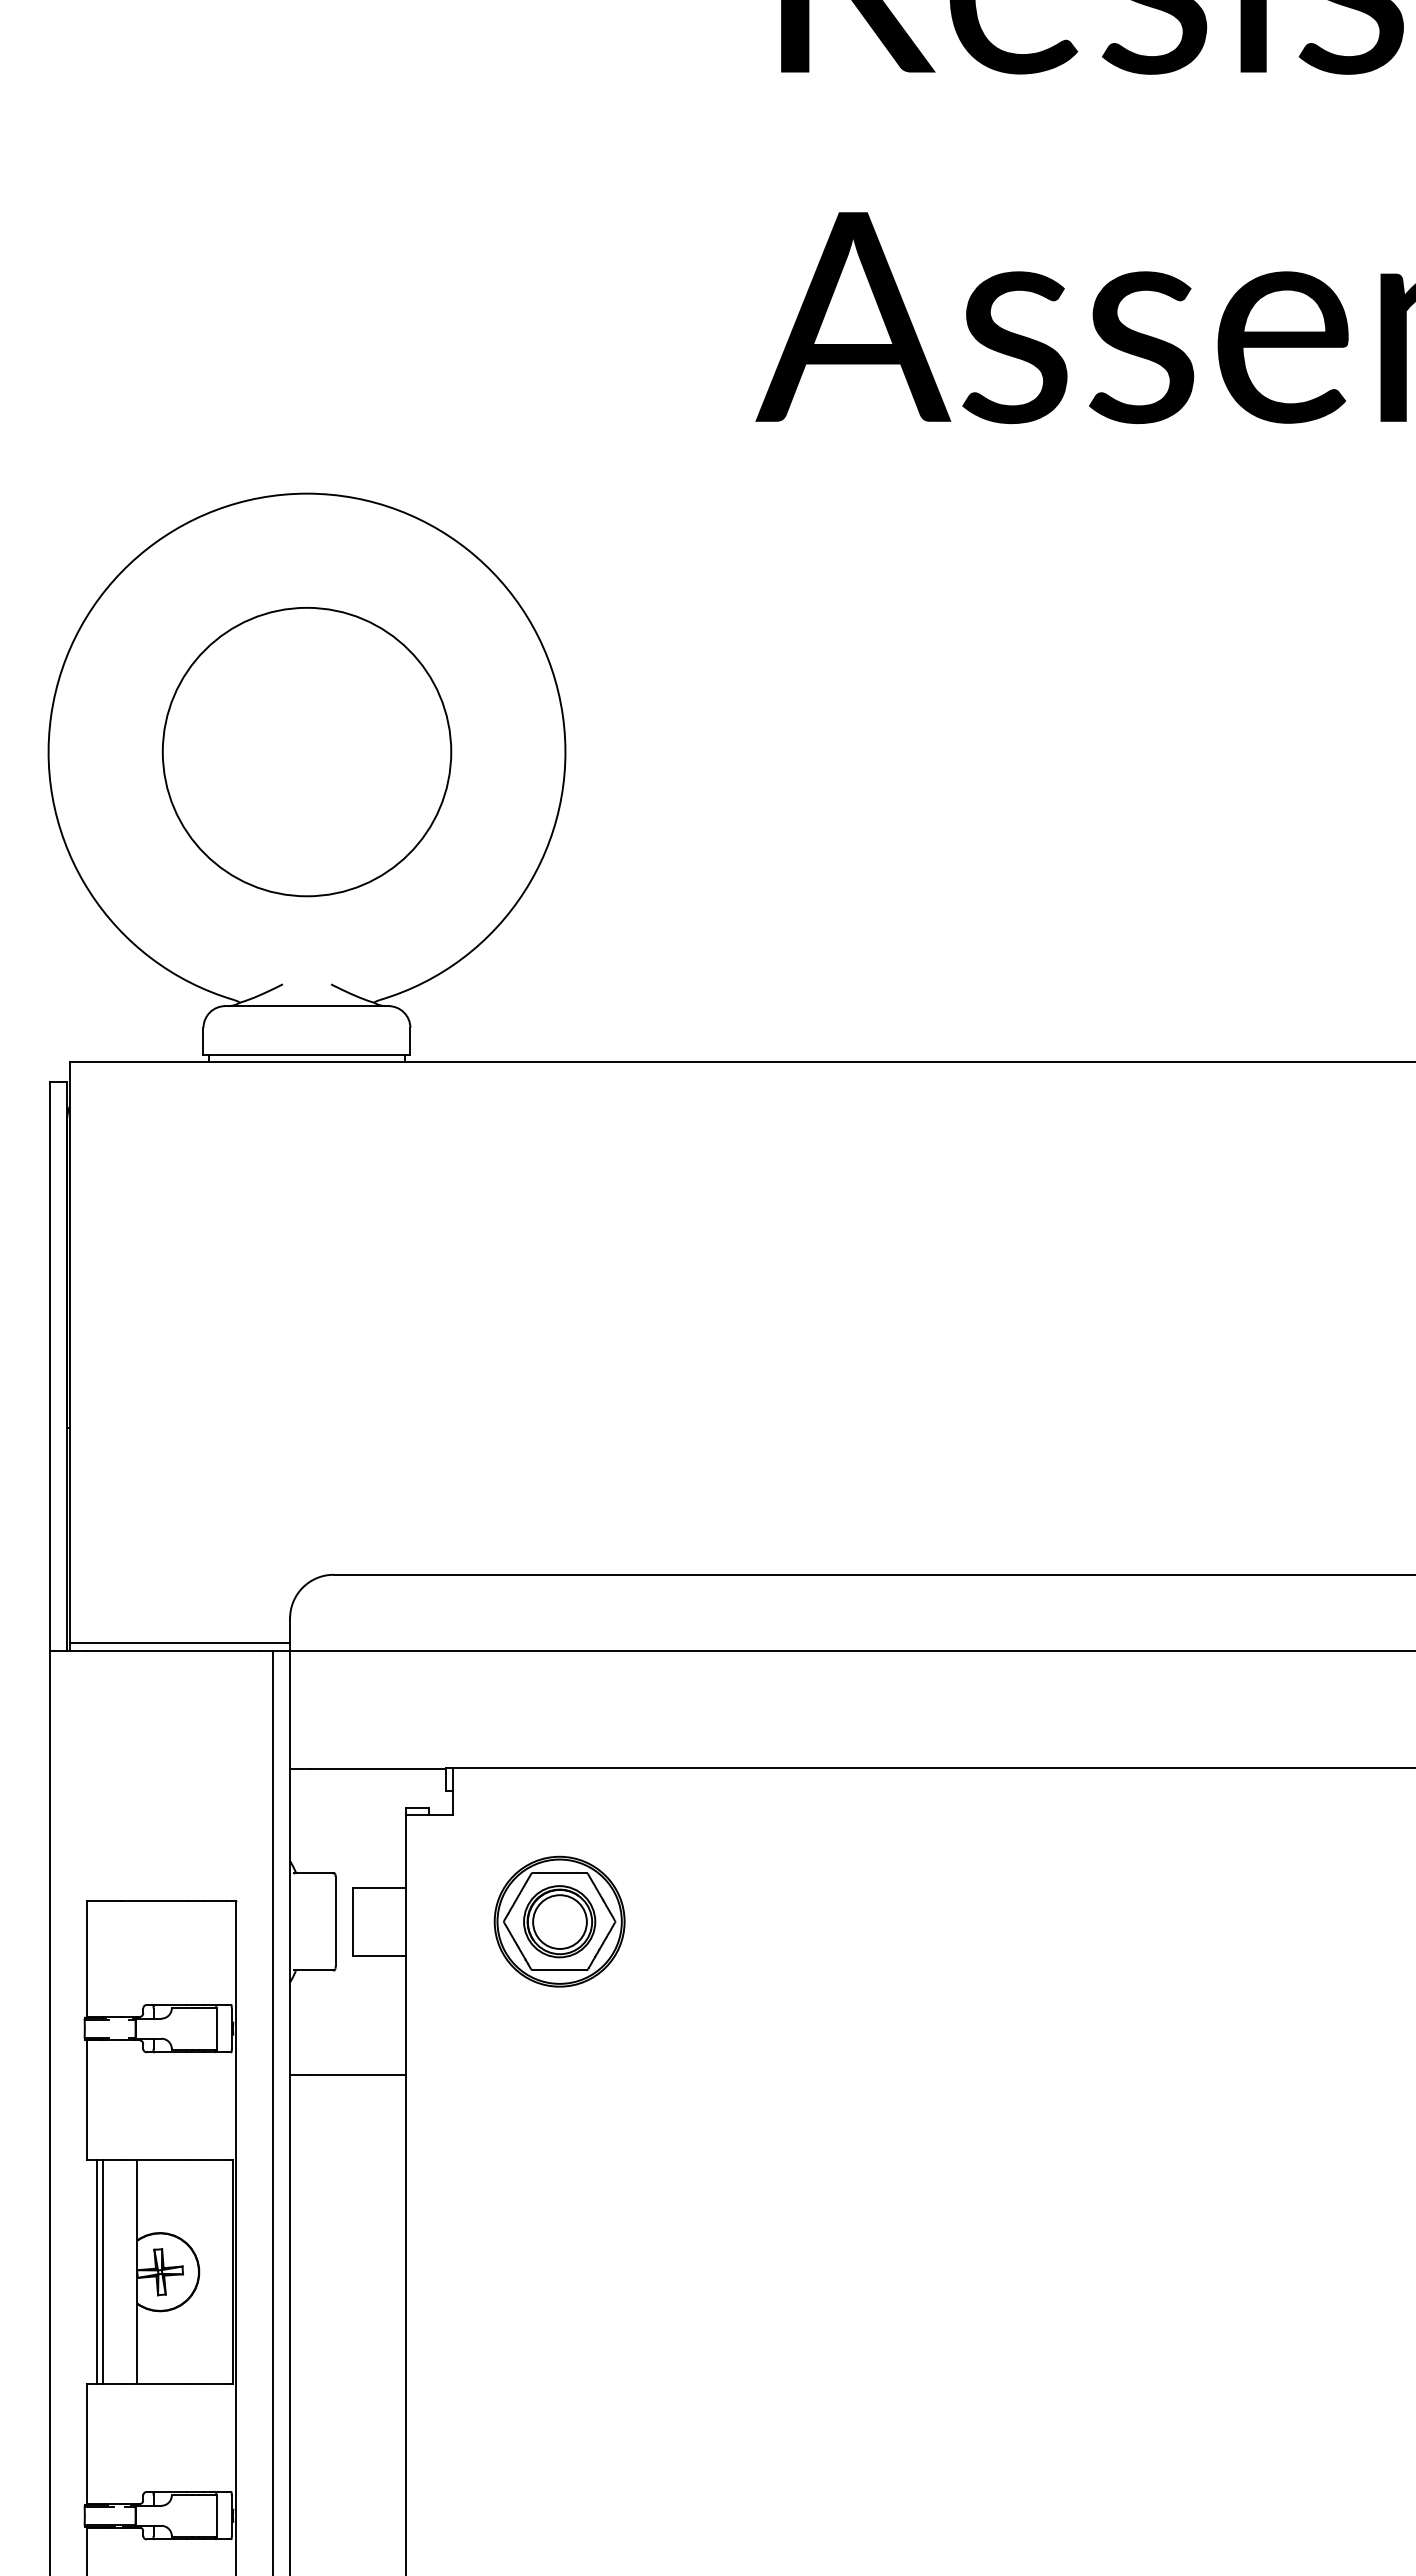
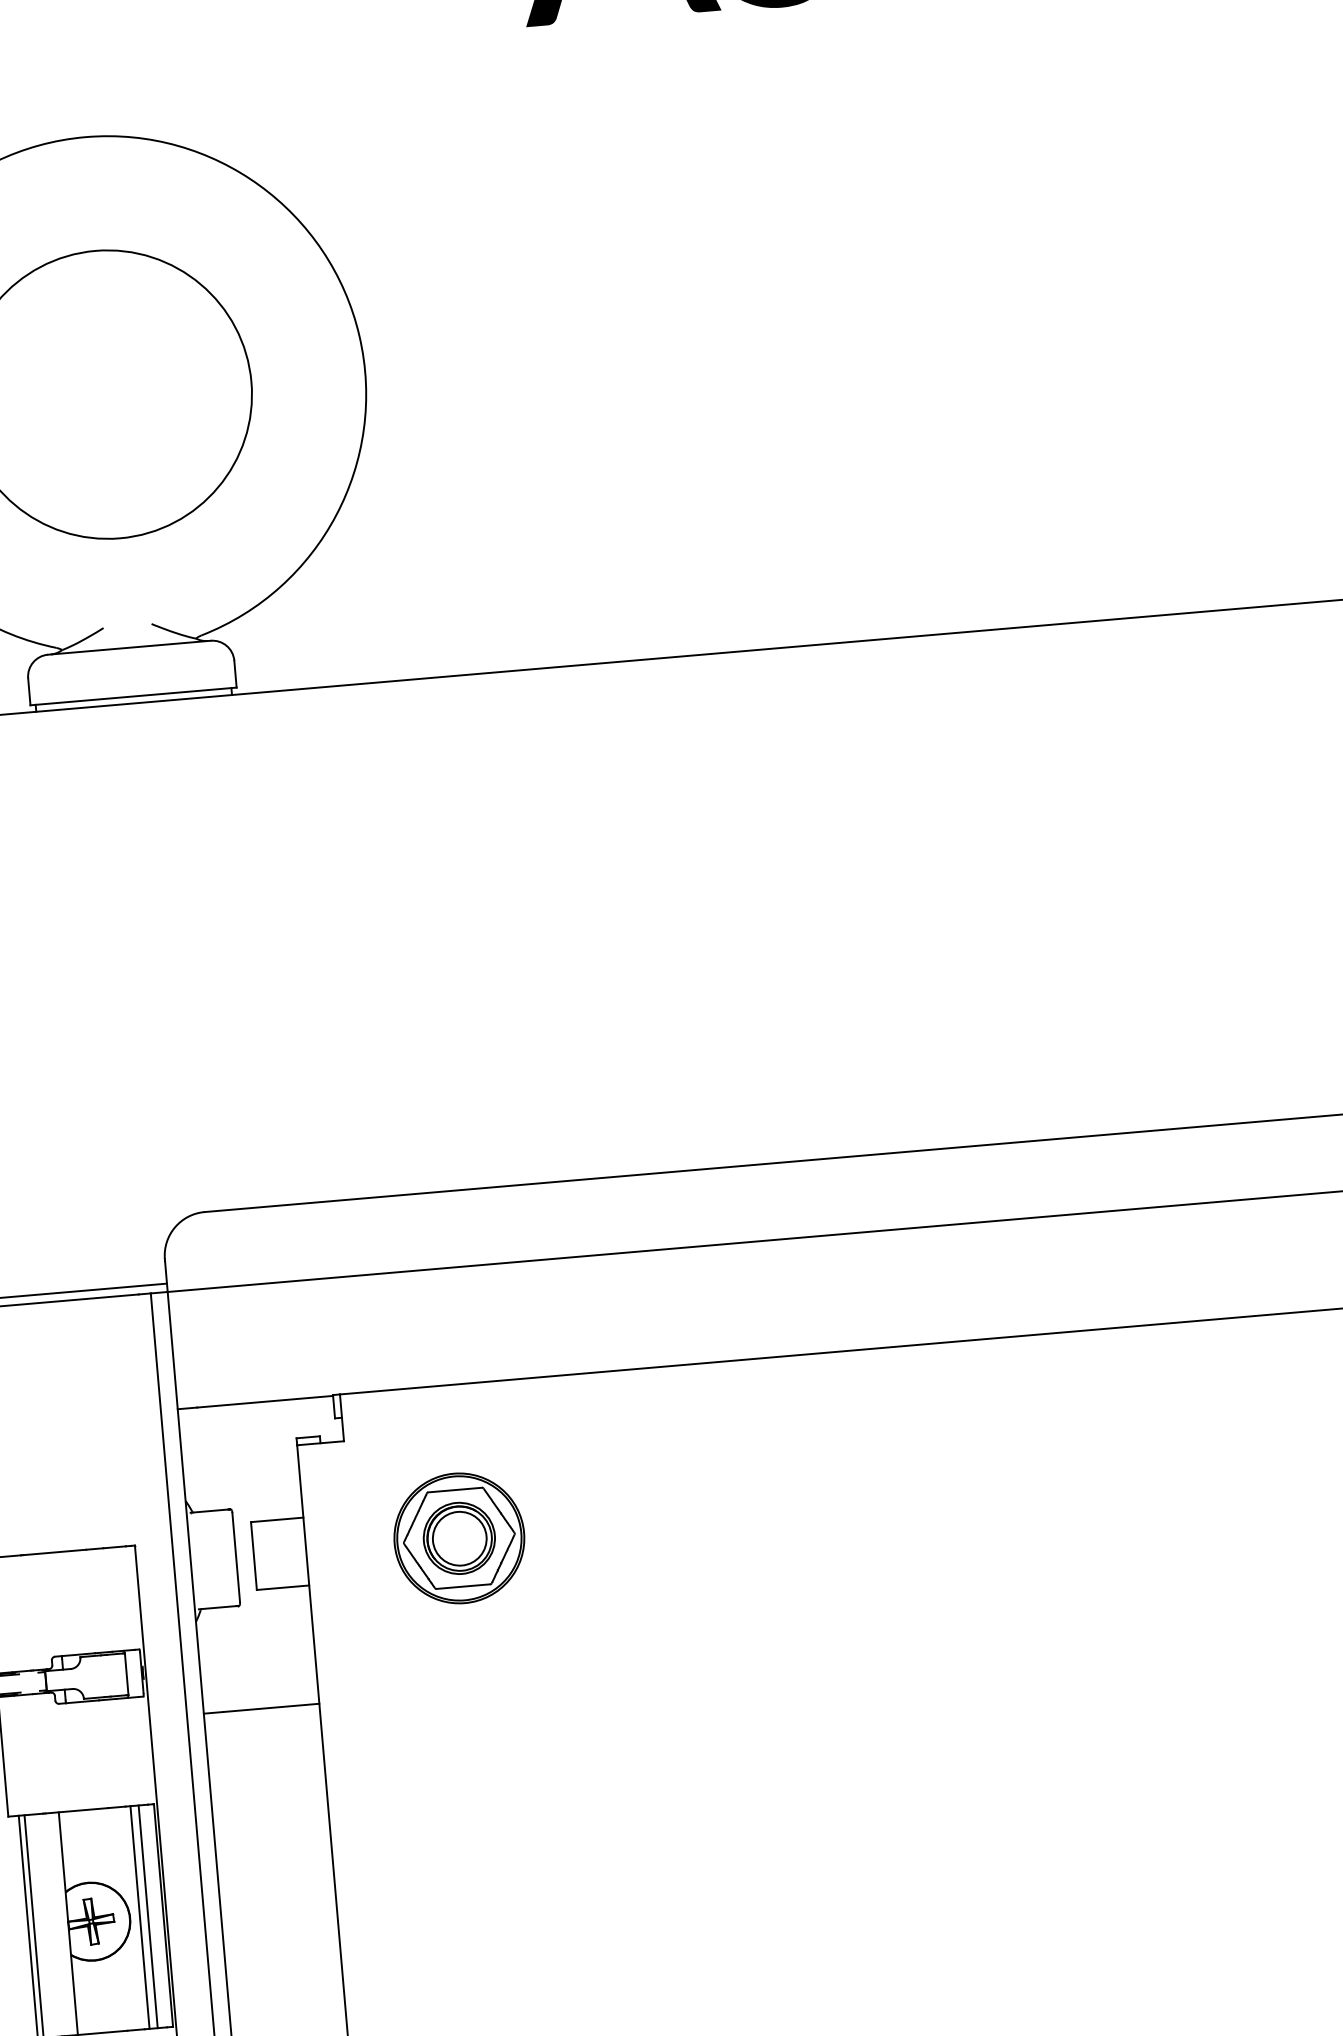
line: (209, 2271) -> (140, 1916), added
line: (217, 2271) -> (148, 1916), added

